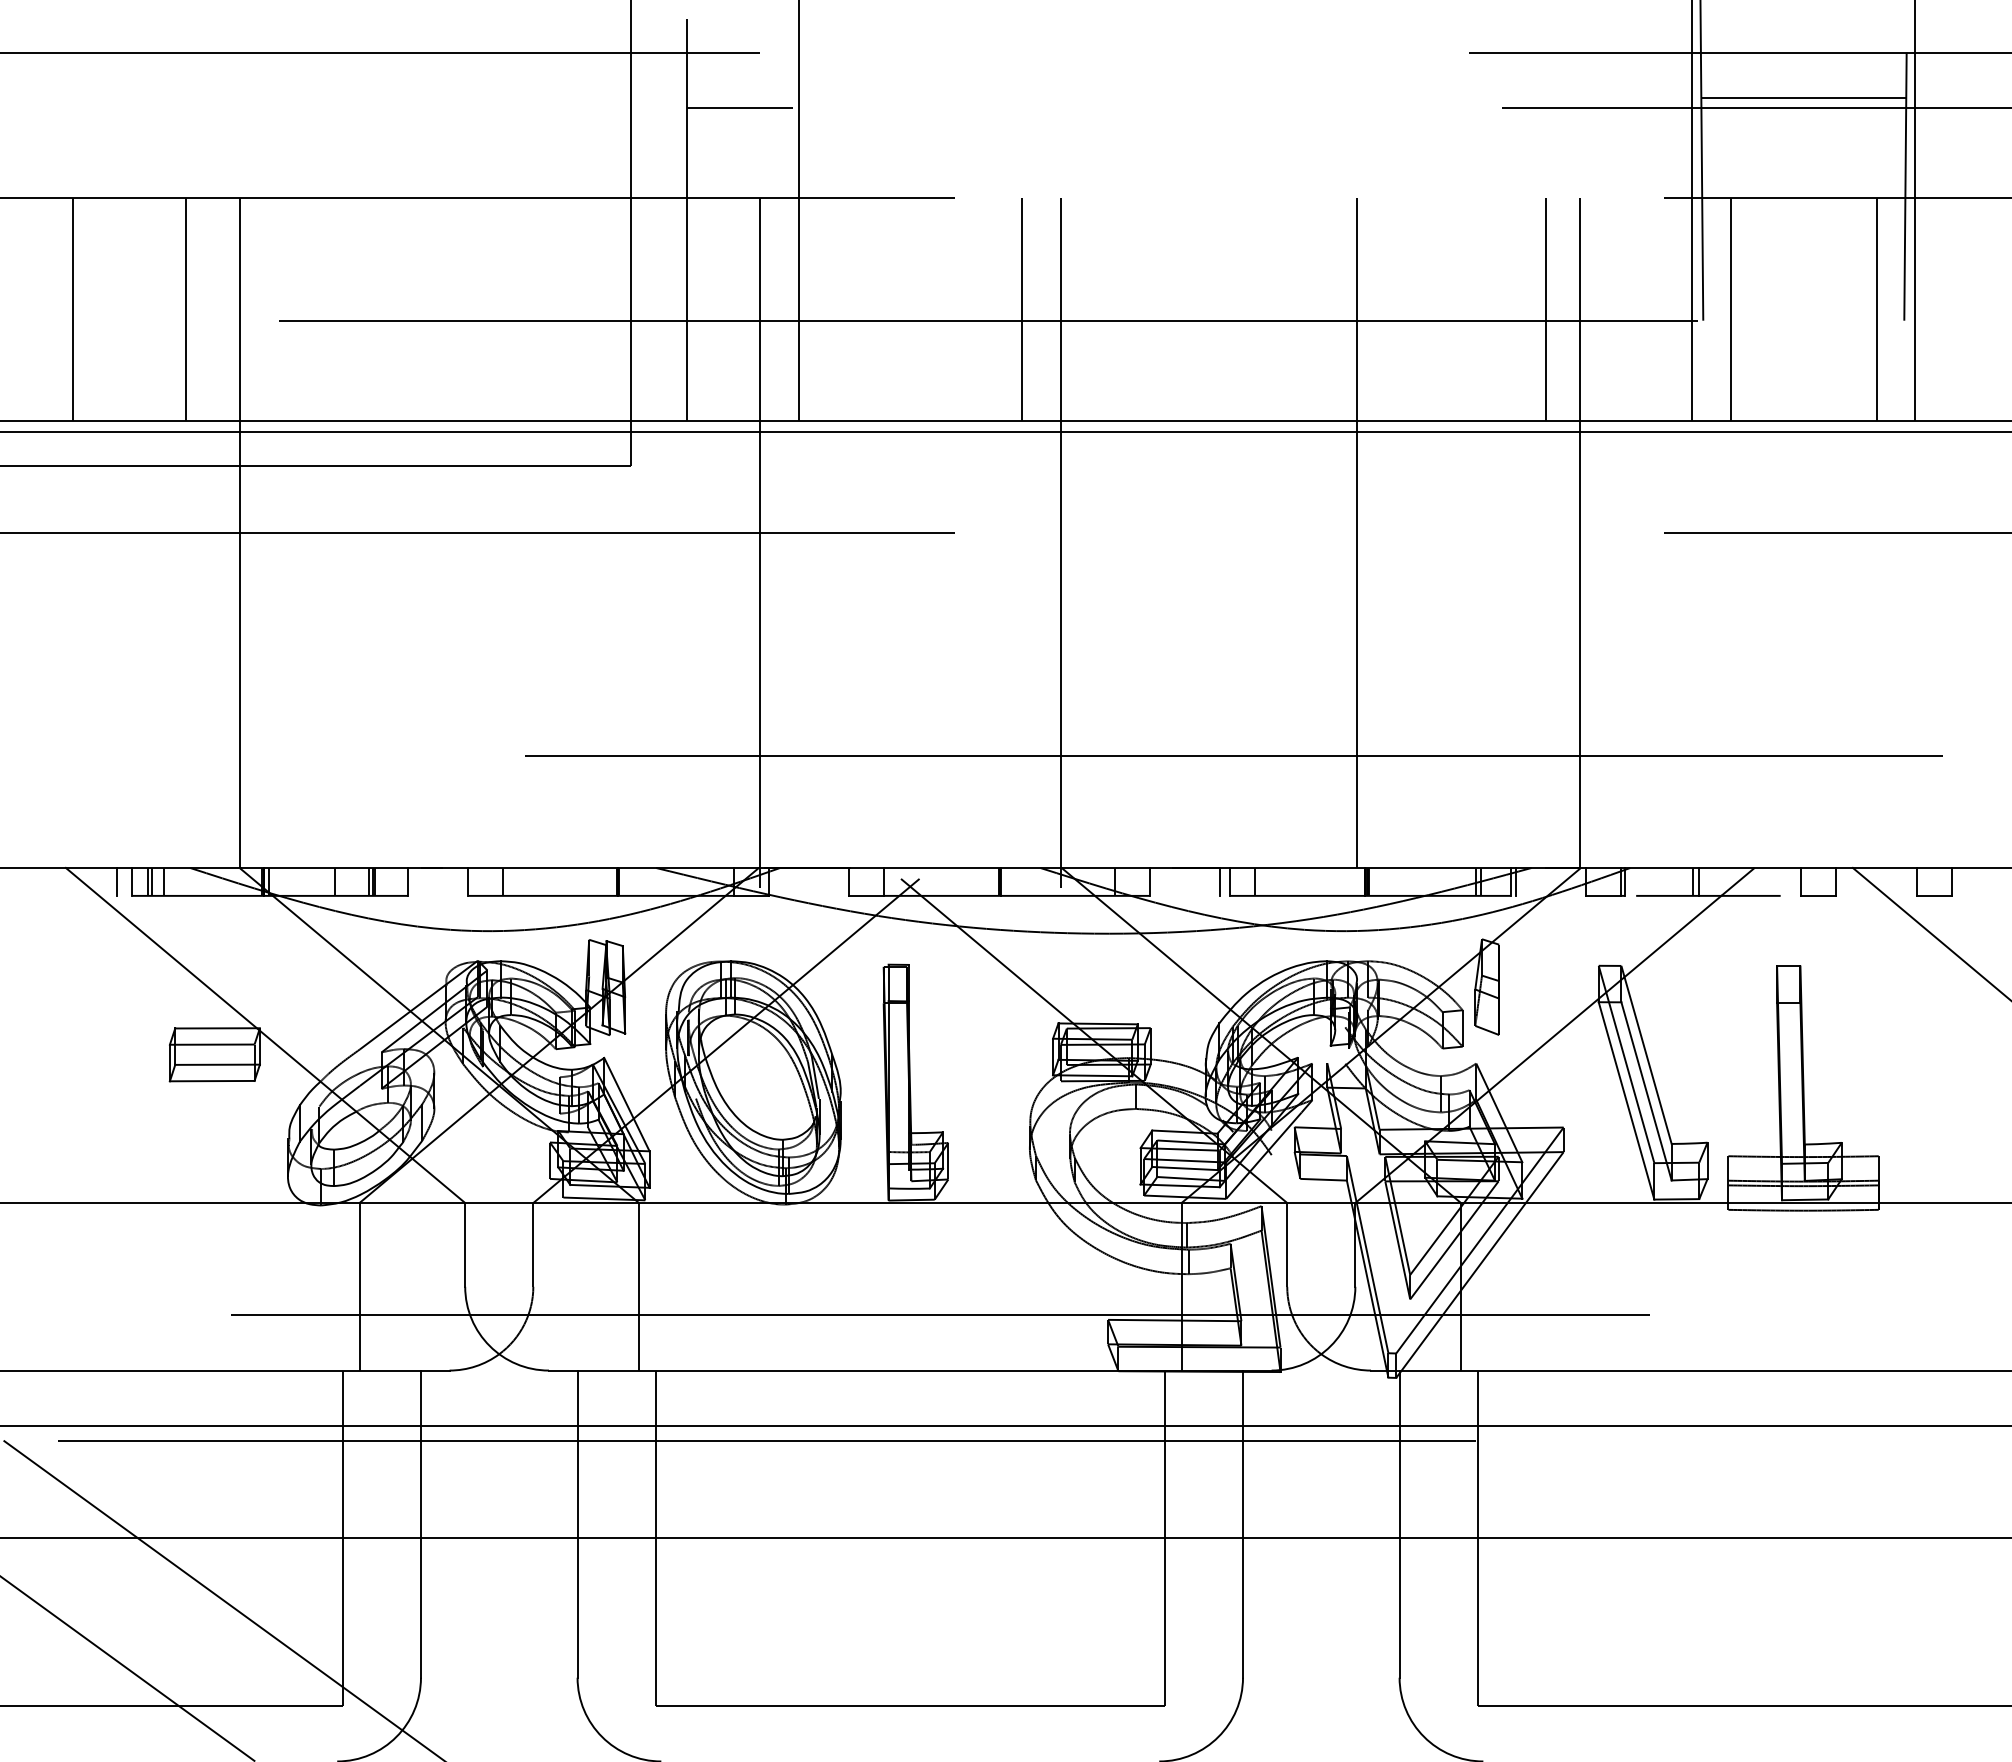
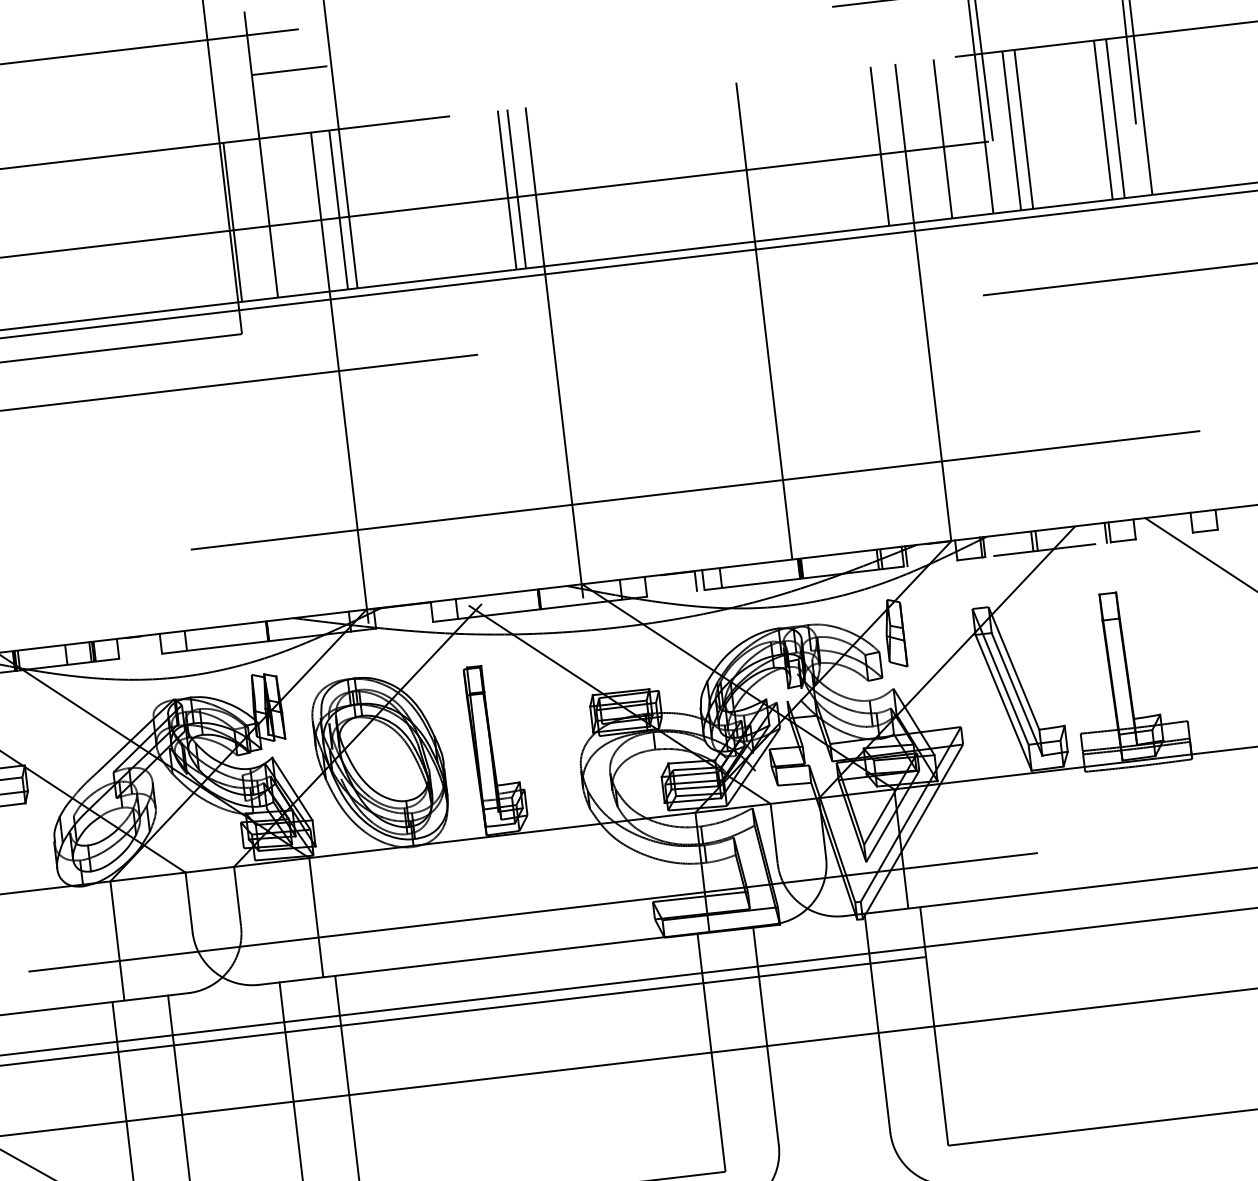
line: (636, 309) -> (232, 222), added
line: (785, 309) -> (338, 209), added
line: (1035, 309) -> (516, 188), added
line: (1634, 309) -> (943, 138), added
line: (1747, 309) -> (1023, 129), added
line: (1859, 309) -> (1103, 120), added
line: (1795, 881) -> (1105, 532), added

